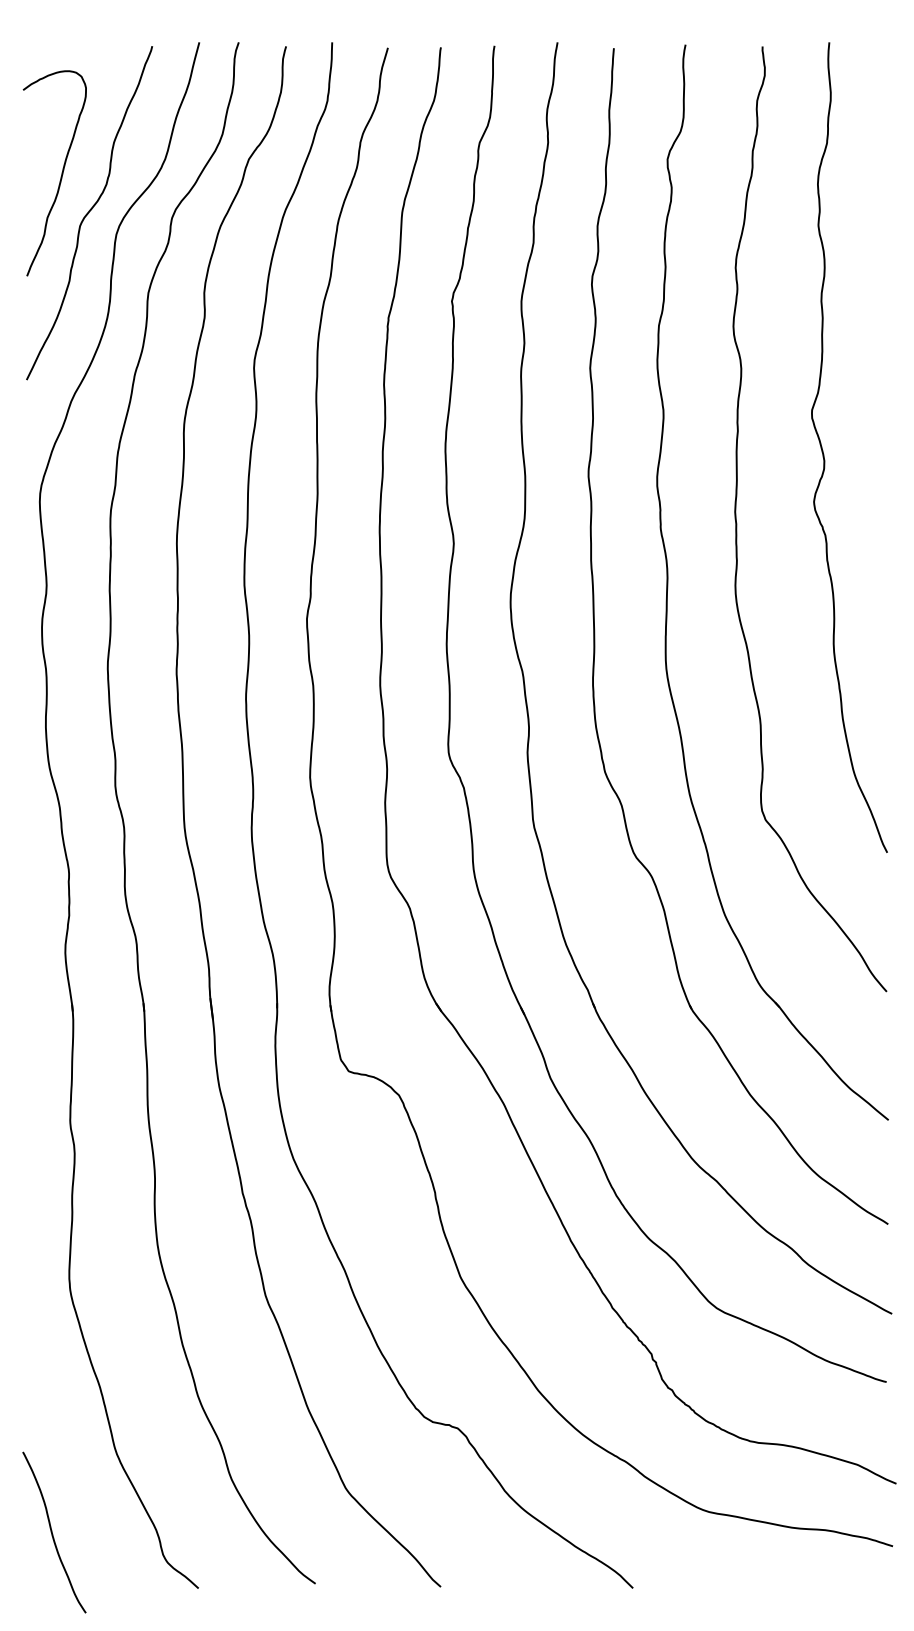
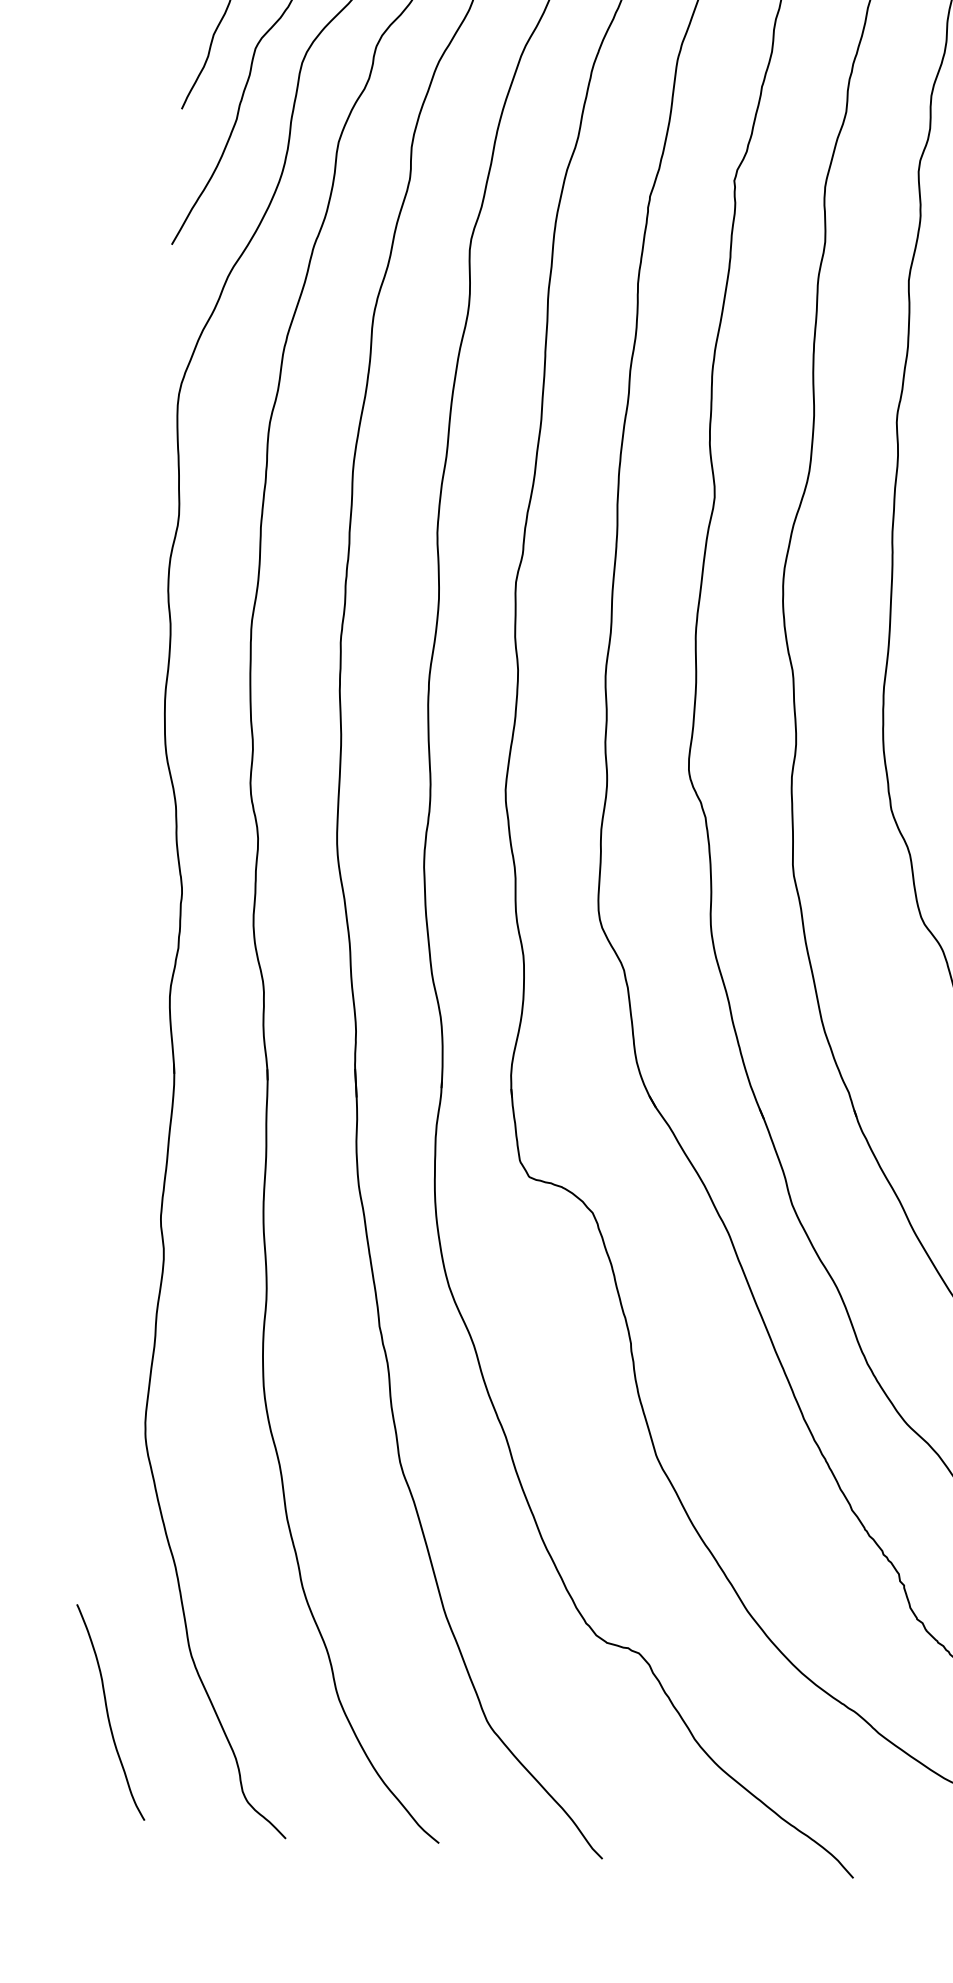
curve: (52, 1532) -> (108, 1712), moved

